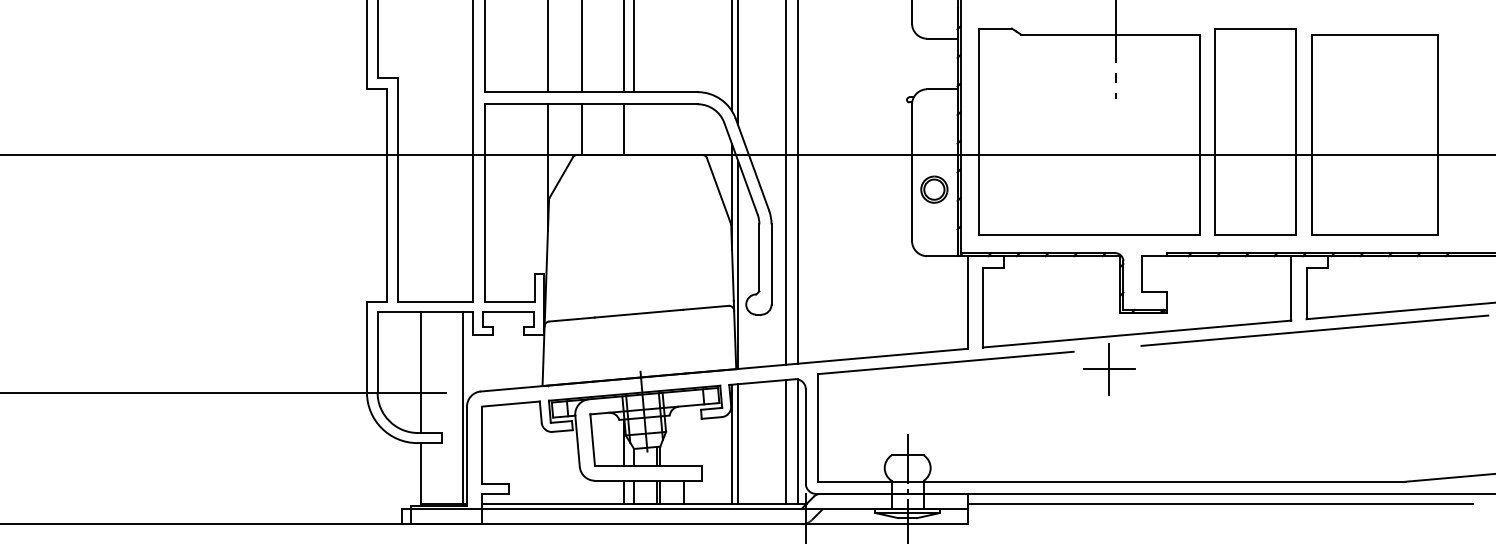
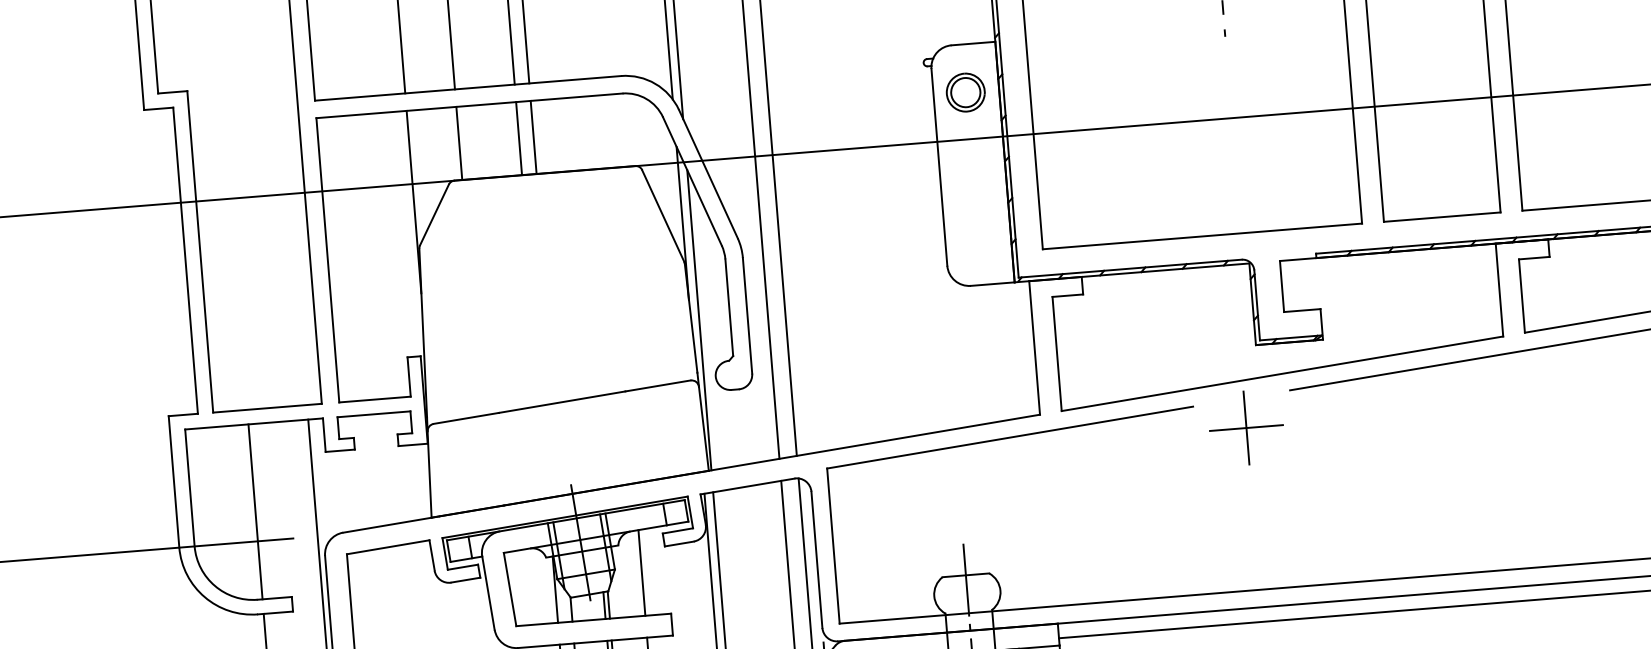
line: (633, 129) -> (532, 137), added
part: (934, 189) -> (965, 92), moved
line: (684, 435) -> (641, 572), added

